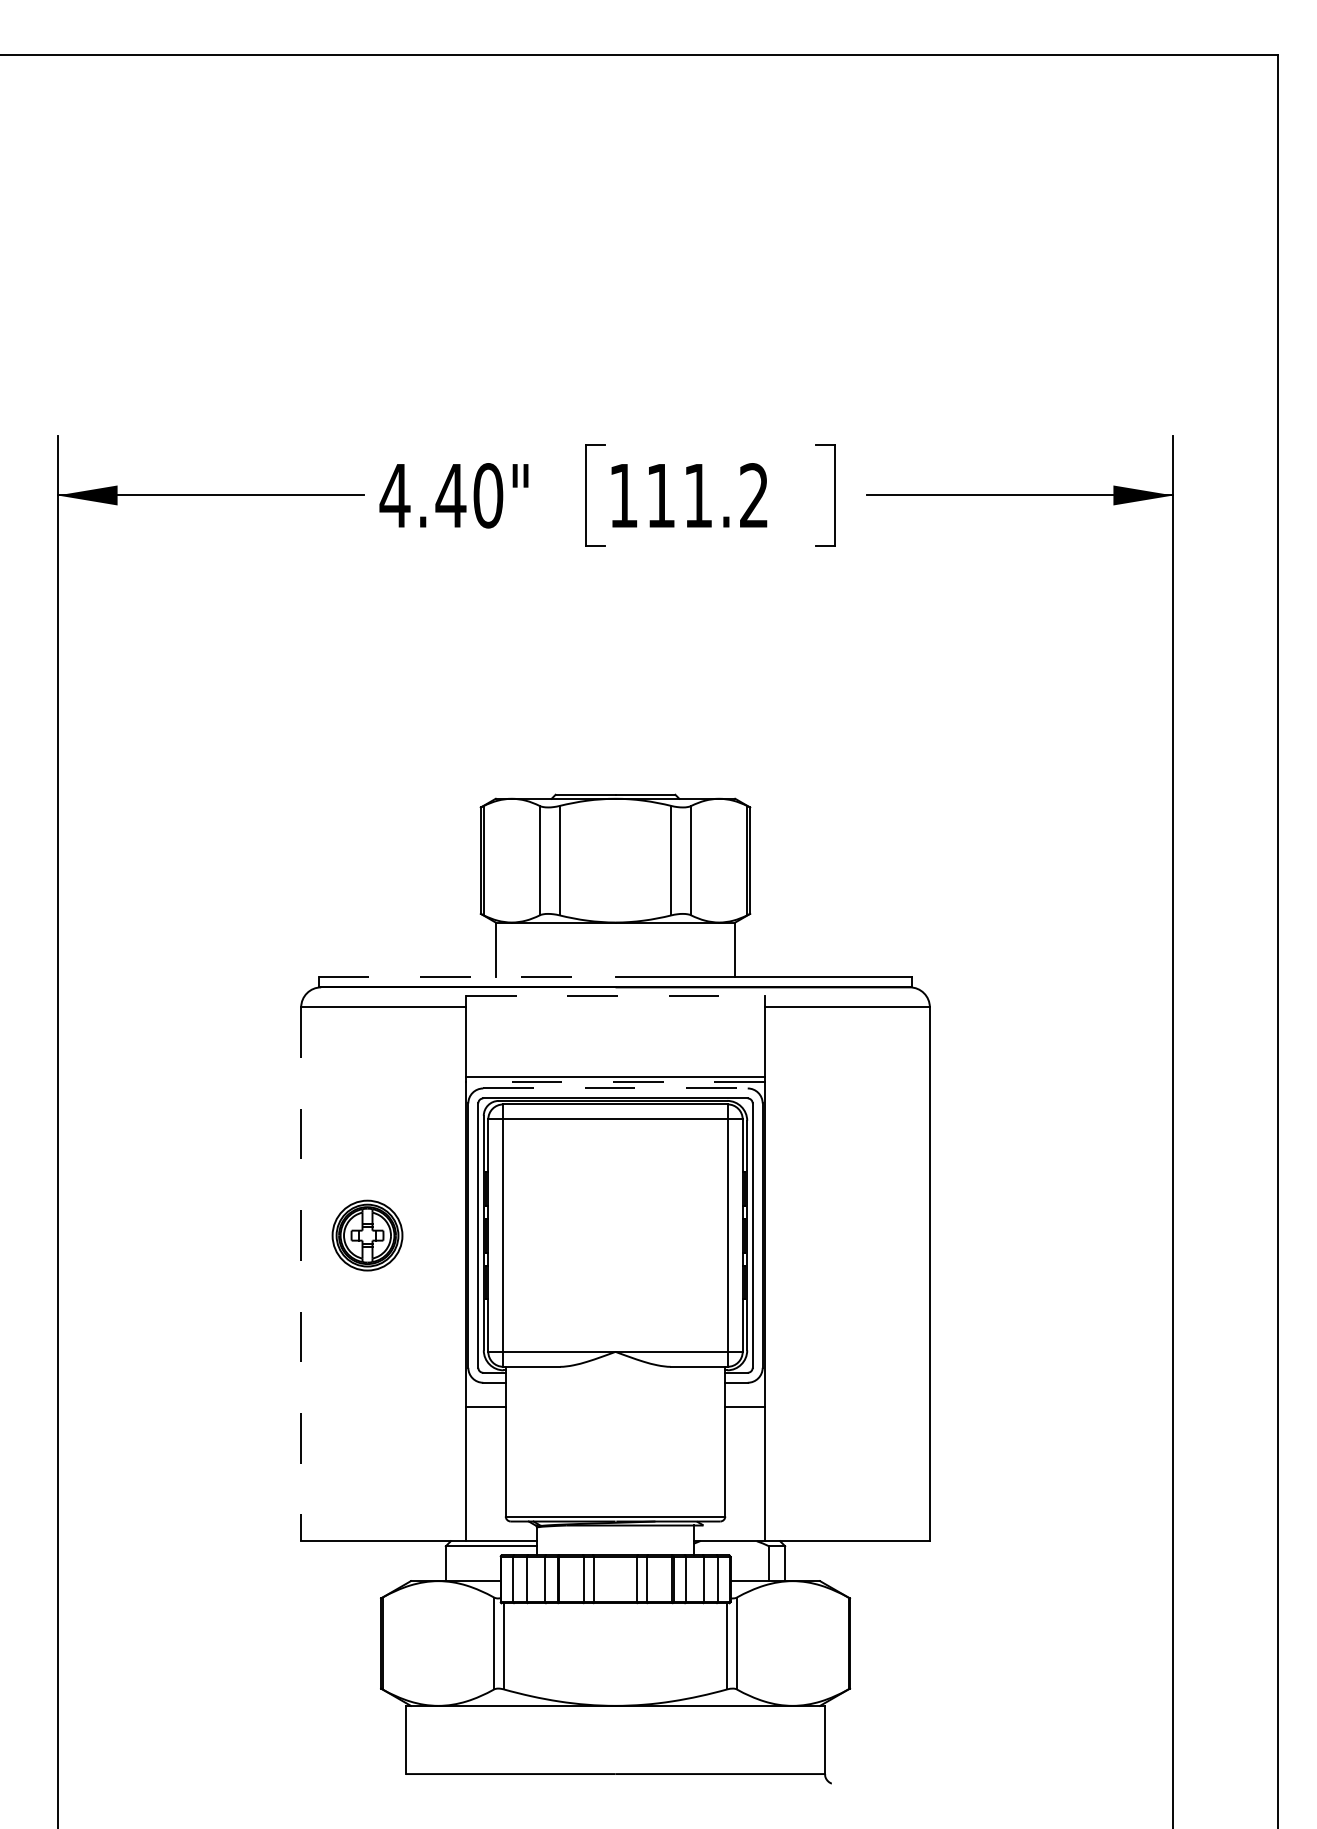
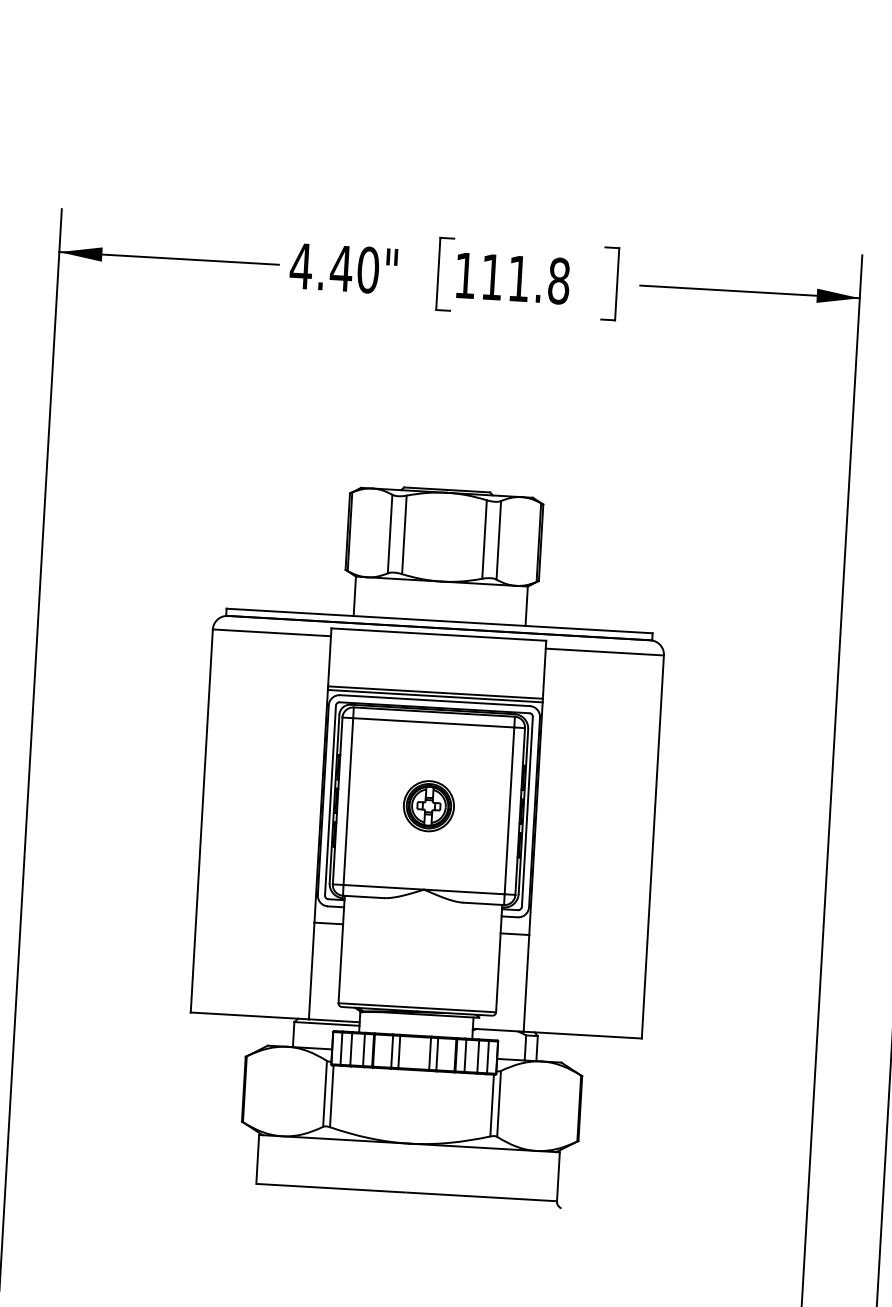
text: (753, 495) -> (558, 280), 111.2 -> 111.8
line: (467, 977) -> (333, 614), dashed -> solid
line: (615, 996) -> (438, 634), dashed -> solid
line: (615, 1082) -> (435, 696), dashed -> solid
line: (616, 1088) -> (435, 700), dashed -> solid
part: (367, 1235) -> (428, 806), moved
line: (301, 1274) -> (202, 821), dashed -> solid

